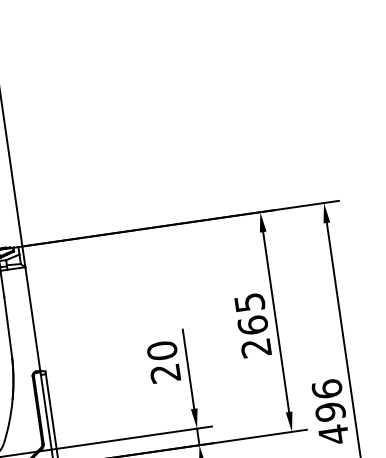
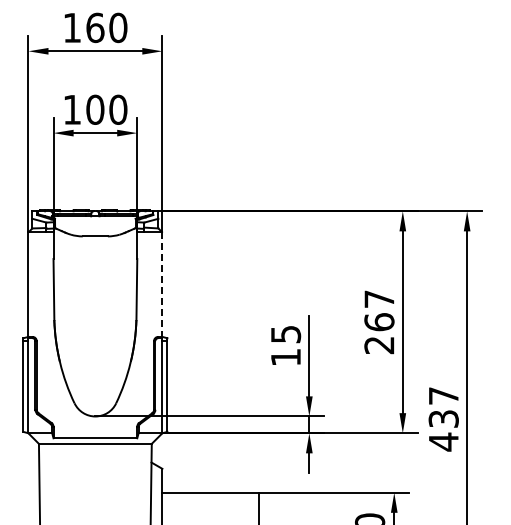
text: (249, 301) -> (379, 298), 265 -> 267
line: (33, 319) -> (162, 285), solid -> dashed
text: (163, 361) -> (285, 345), 20 -> 15
text: (328, 400) -> (443, 407), 496 -> 437

